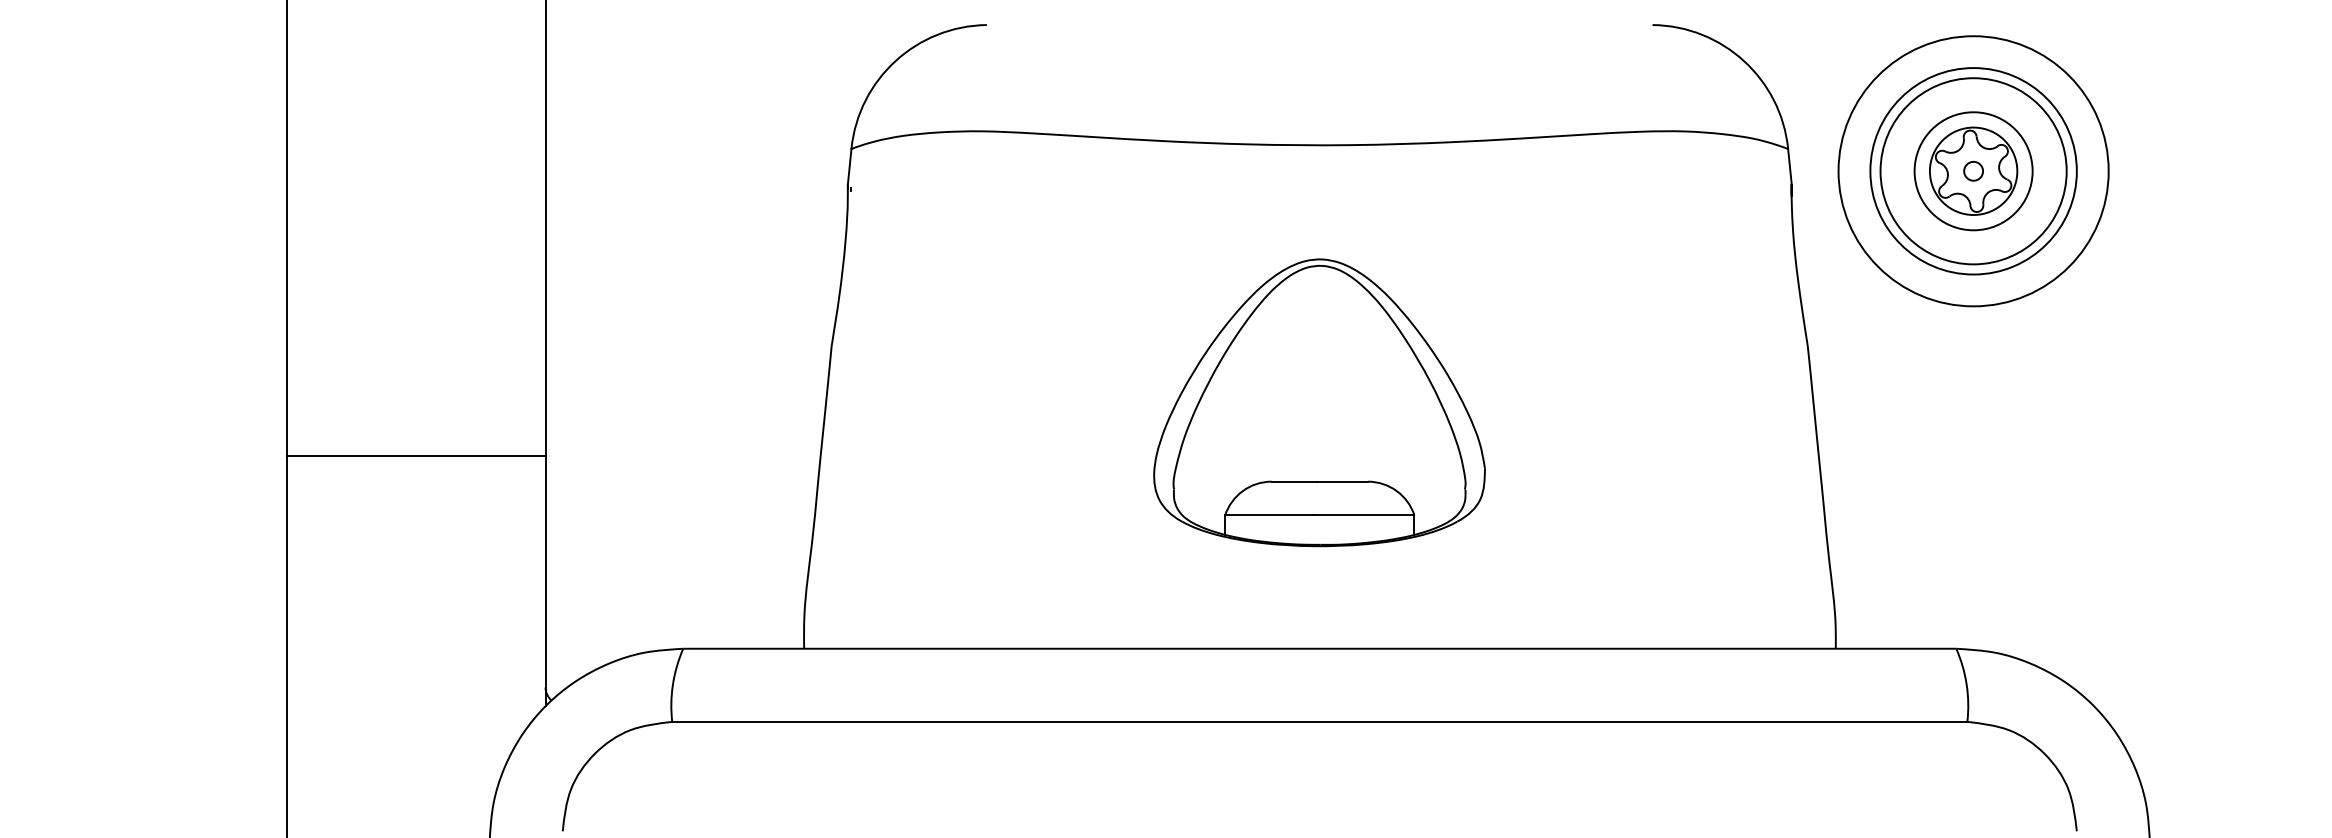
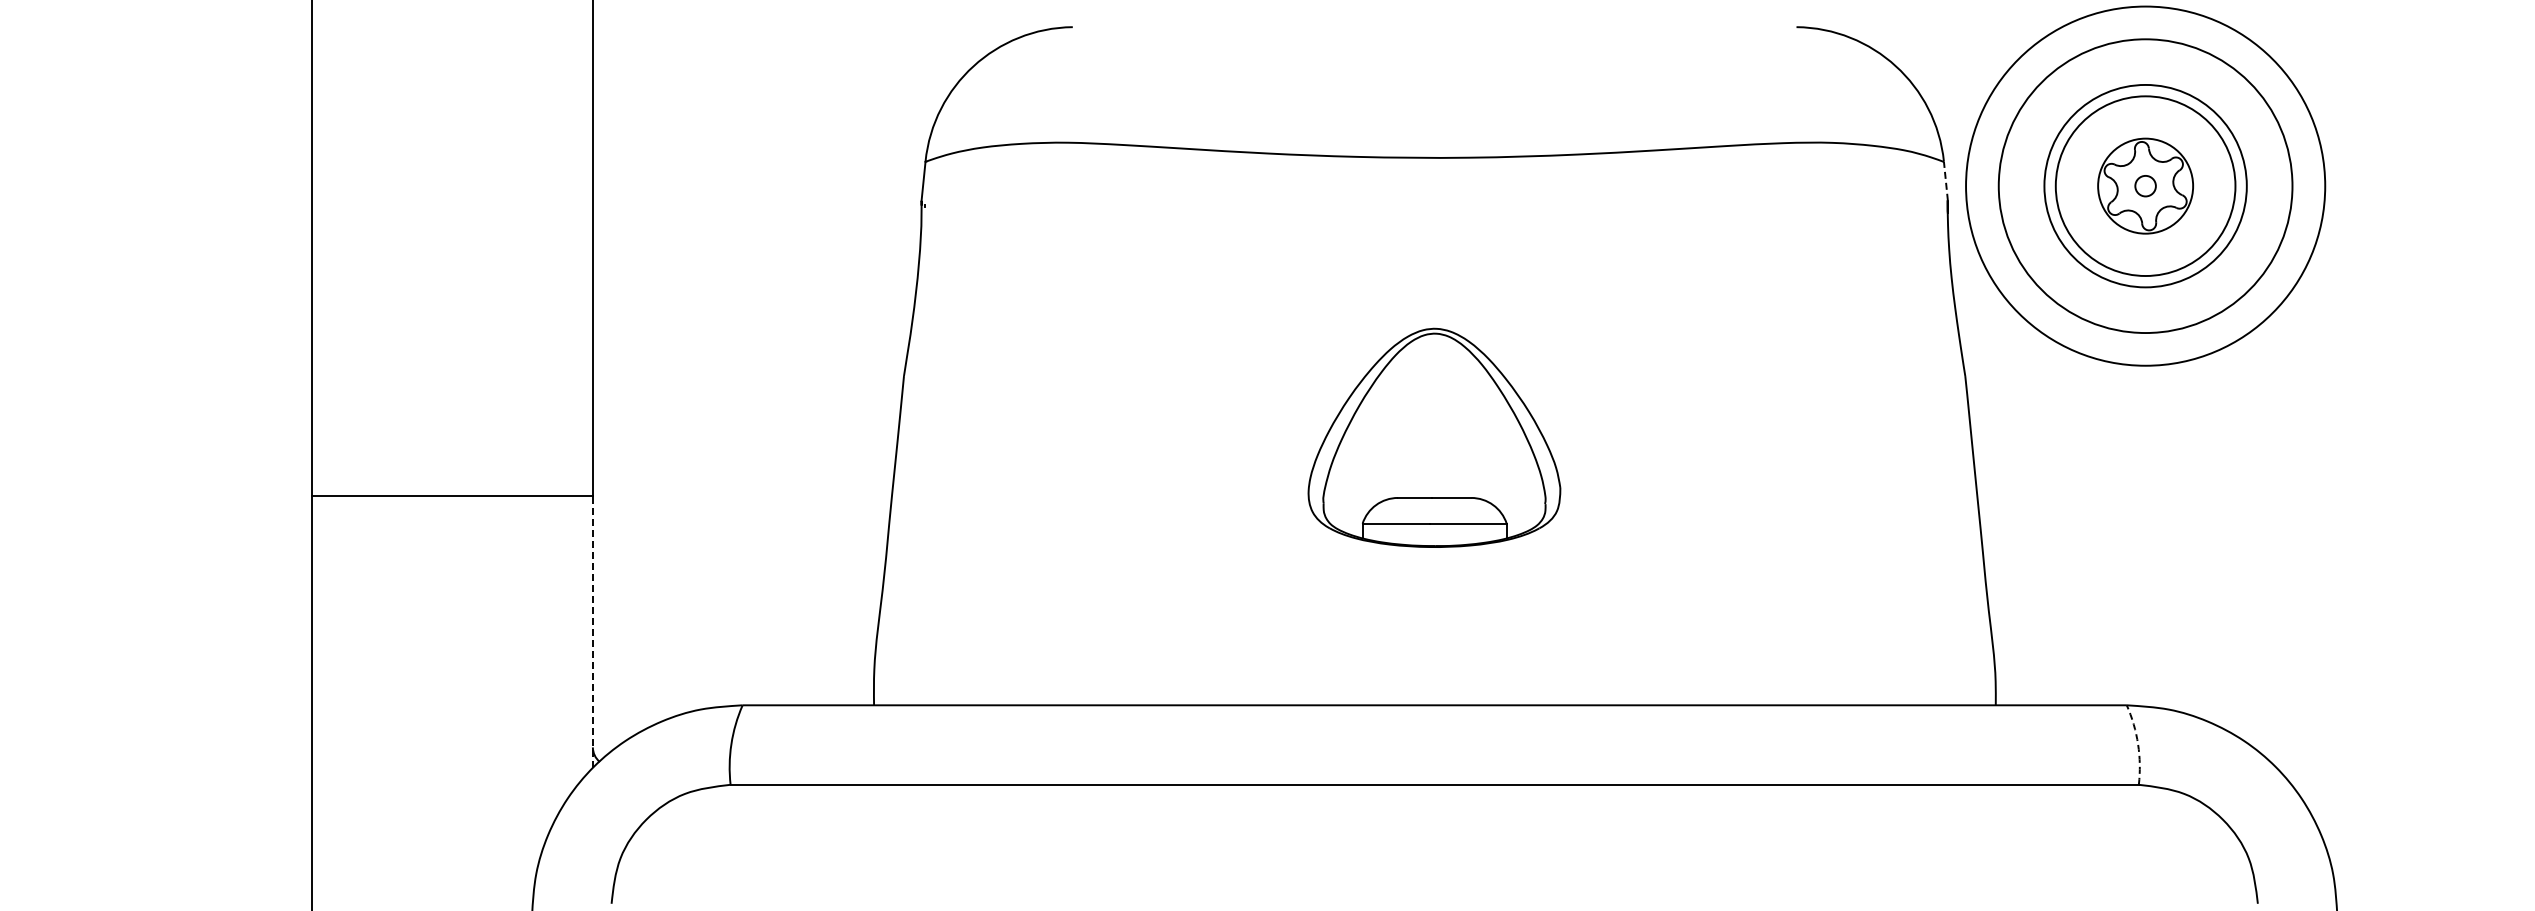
line: (1789, 166) -> (1945, 180), solid -> dashed
circle: (1973, 170) -> (2145, 185), size x1.6
circle: (1973, 171) -> (2145, 186), size x1.4
part: (1319, 402) -> (1434, 437), size x0.7
line: (545, 580) -> (592, 631), solid -> dashed
arc: (1967, 684) -> (2138, 744), solid -> dashed

